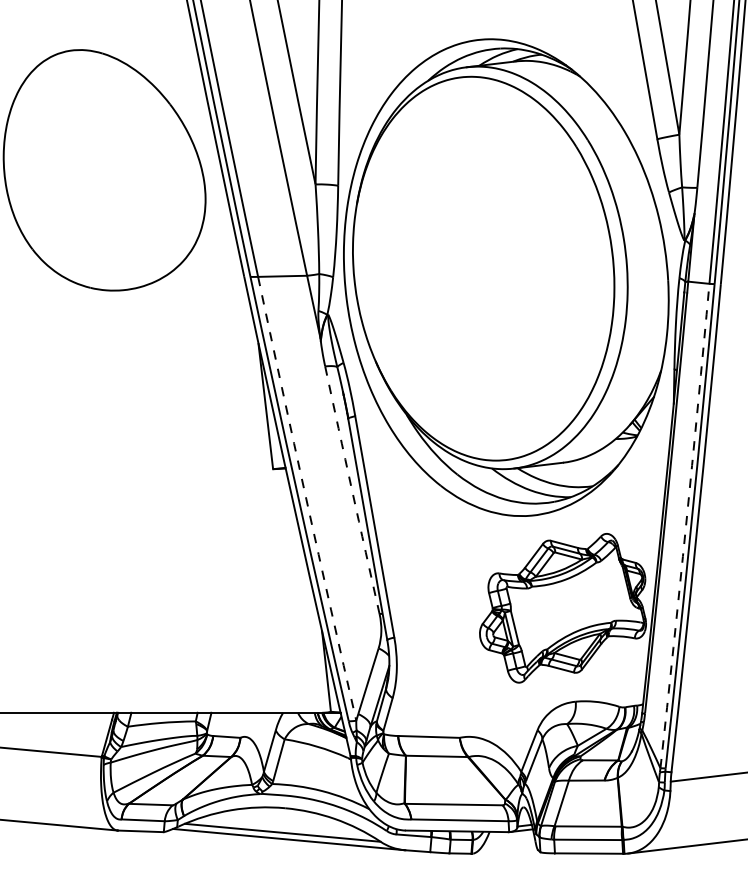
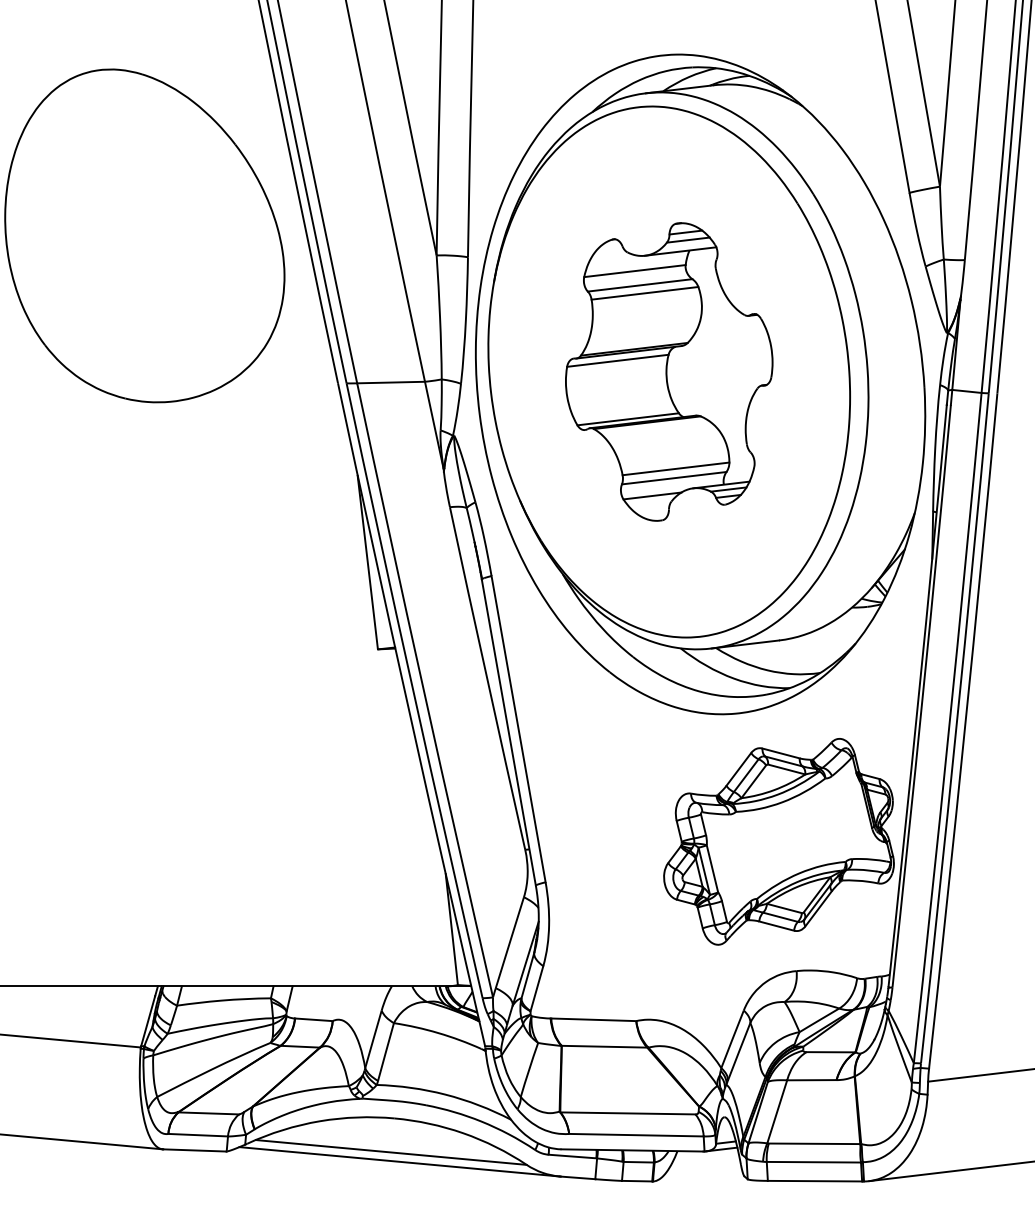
part: (483, 268) -> (669, 371), added
arc: (352, 490) -> (487, 678), dashed -> solid
arc: (306, 498) -> (423, 690), dashed -> solid
arc: (686, 526) -> (949, 728), dashed -> solid

